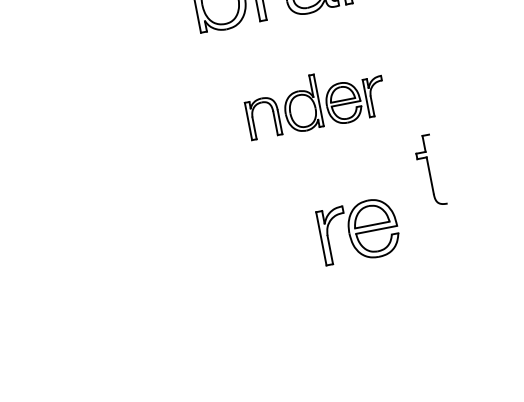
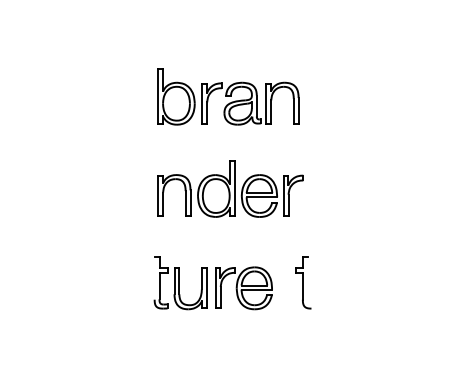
part: (314, 101) -> (230, 188), size x1.43
part: (430, 170) -> (303, 282), moved
part: (272, 241) -> (180, 283), added

